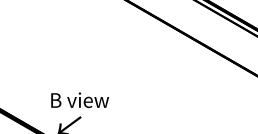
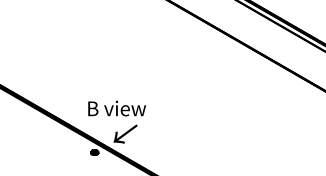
text: (79, 100) -> (116, 108), moved

